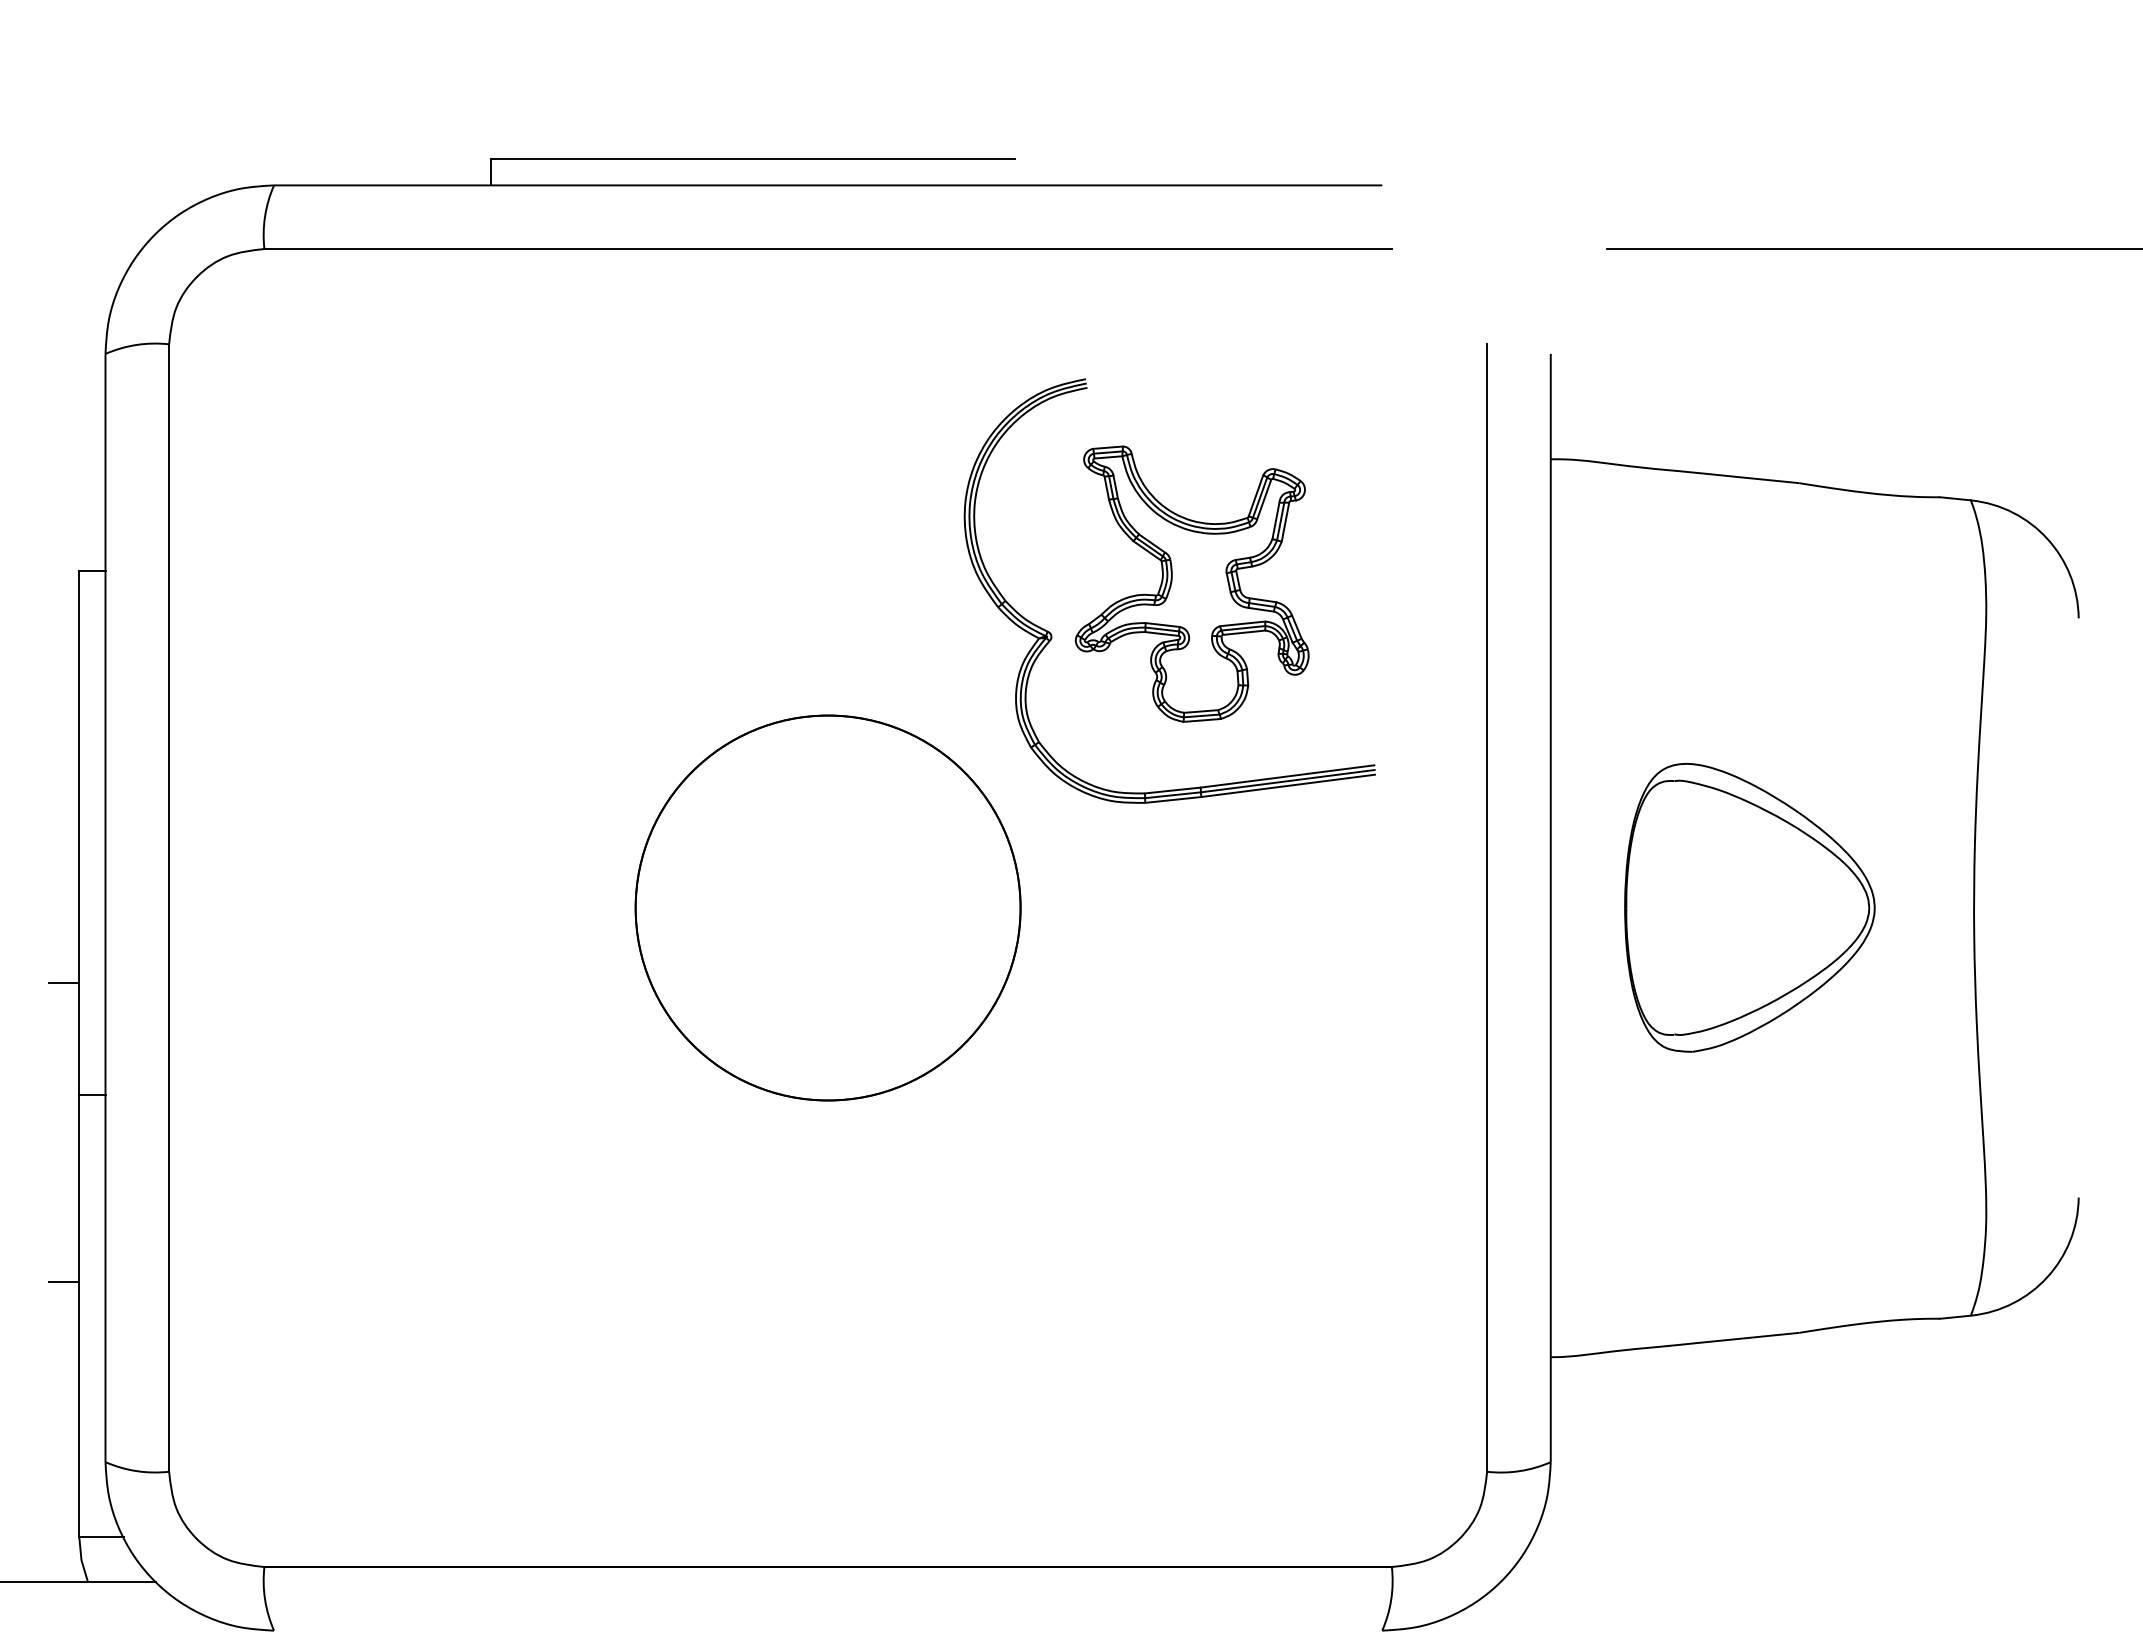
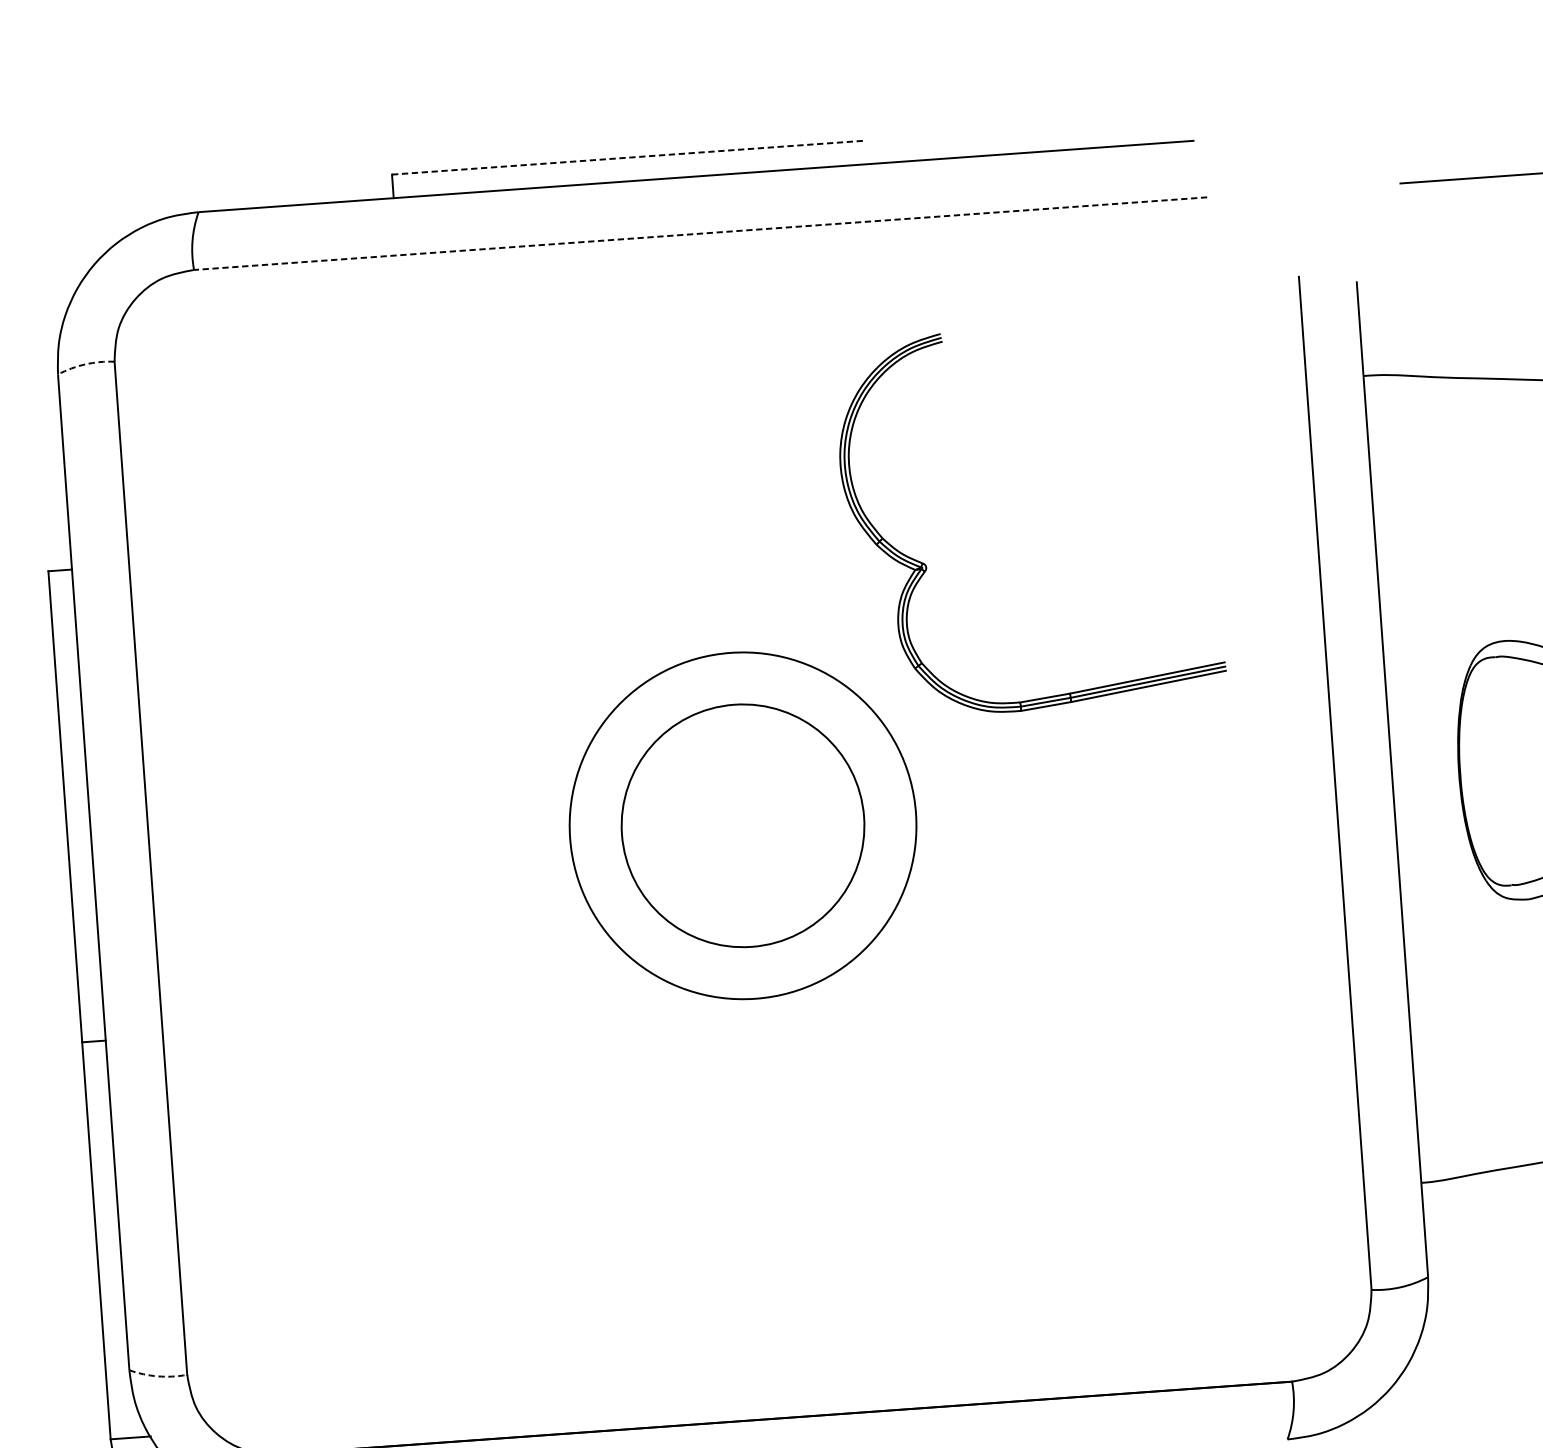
line: (753, 159) -> (627, 158), solid -> dashed
line: (828, 249) -> (700, 234), solid -> dashed
arc: (136, 344) -> (85, 363), solid -> dashed
part: (1191, 583) -> (1048, 510), removed
circle: (827, 907) -> (742, 825), size x0.7
line: (64, 982) -> (61, 941), removed
line: (64, 1282) -> (80, 1211), removed
arc: (136, 1471) -> (157, 1376), solid -> dashed

